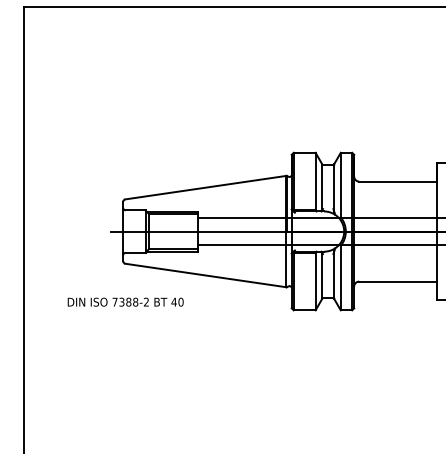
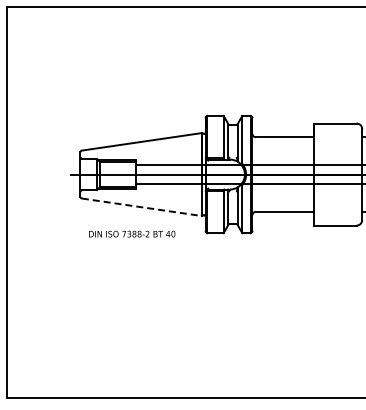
line: (205, 275) -> (141, 207), solid -> dashed
text: (126, 301) -> (132, 233), moved

